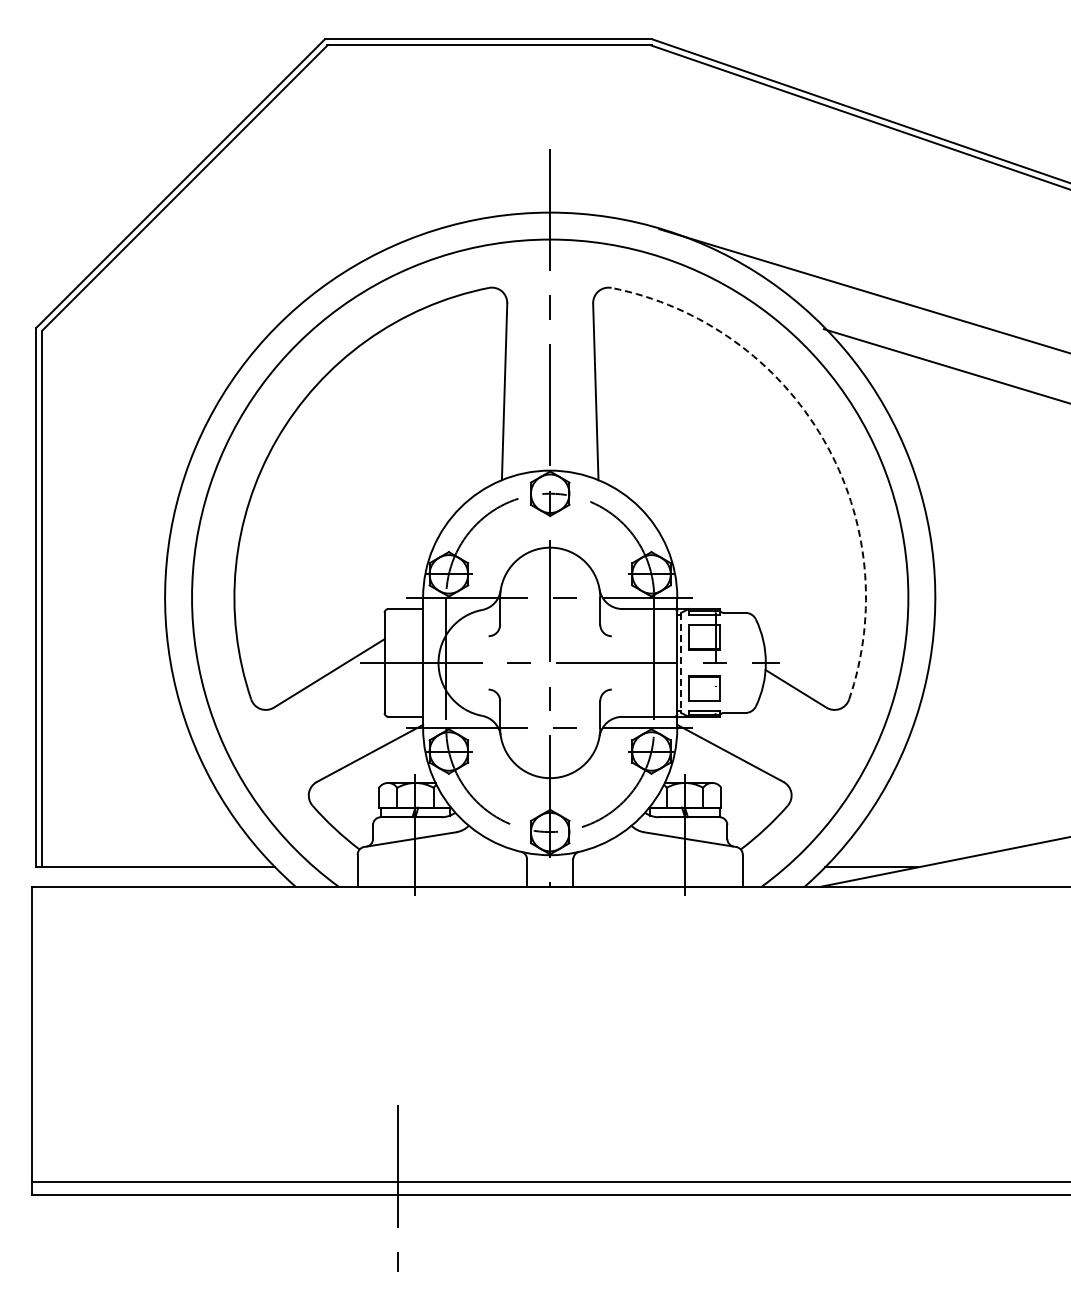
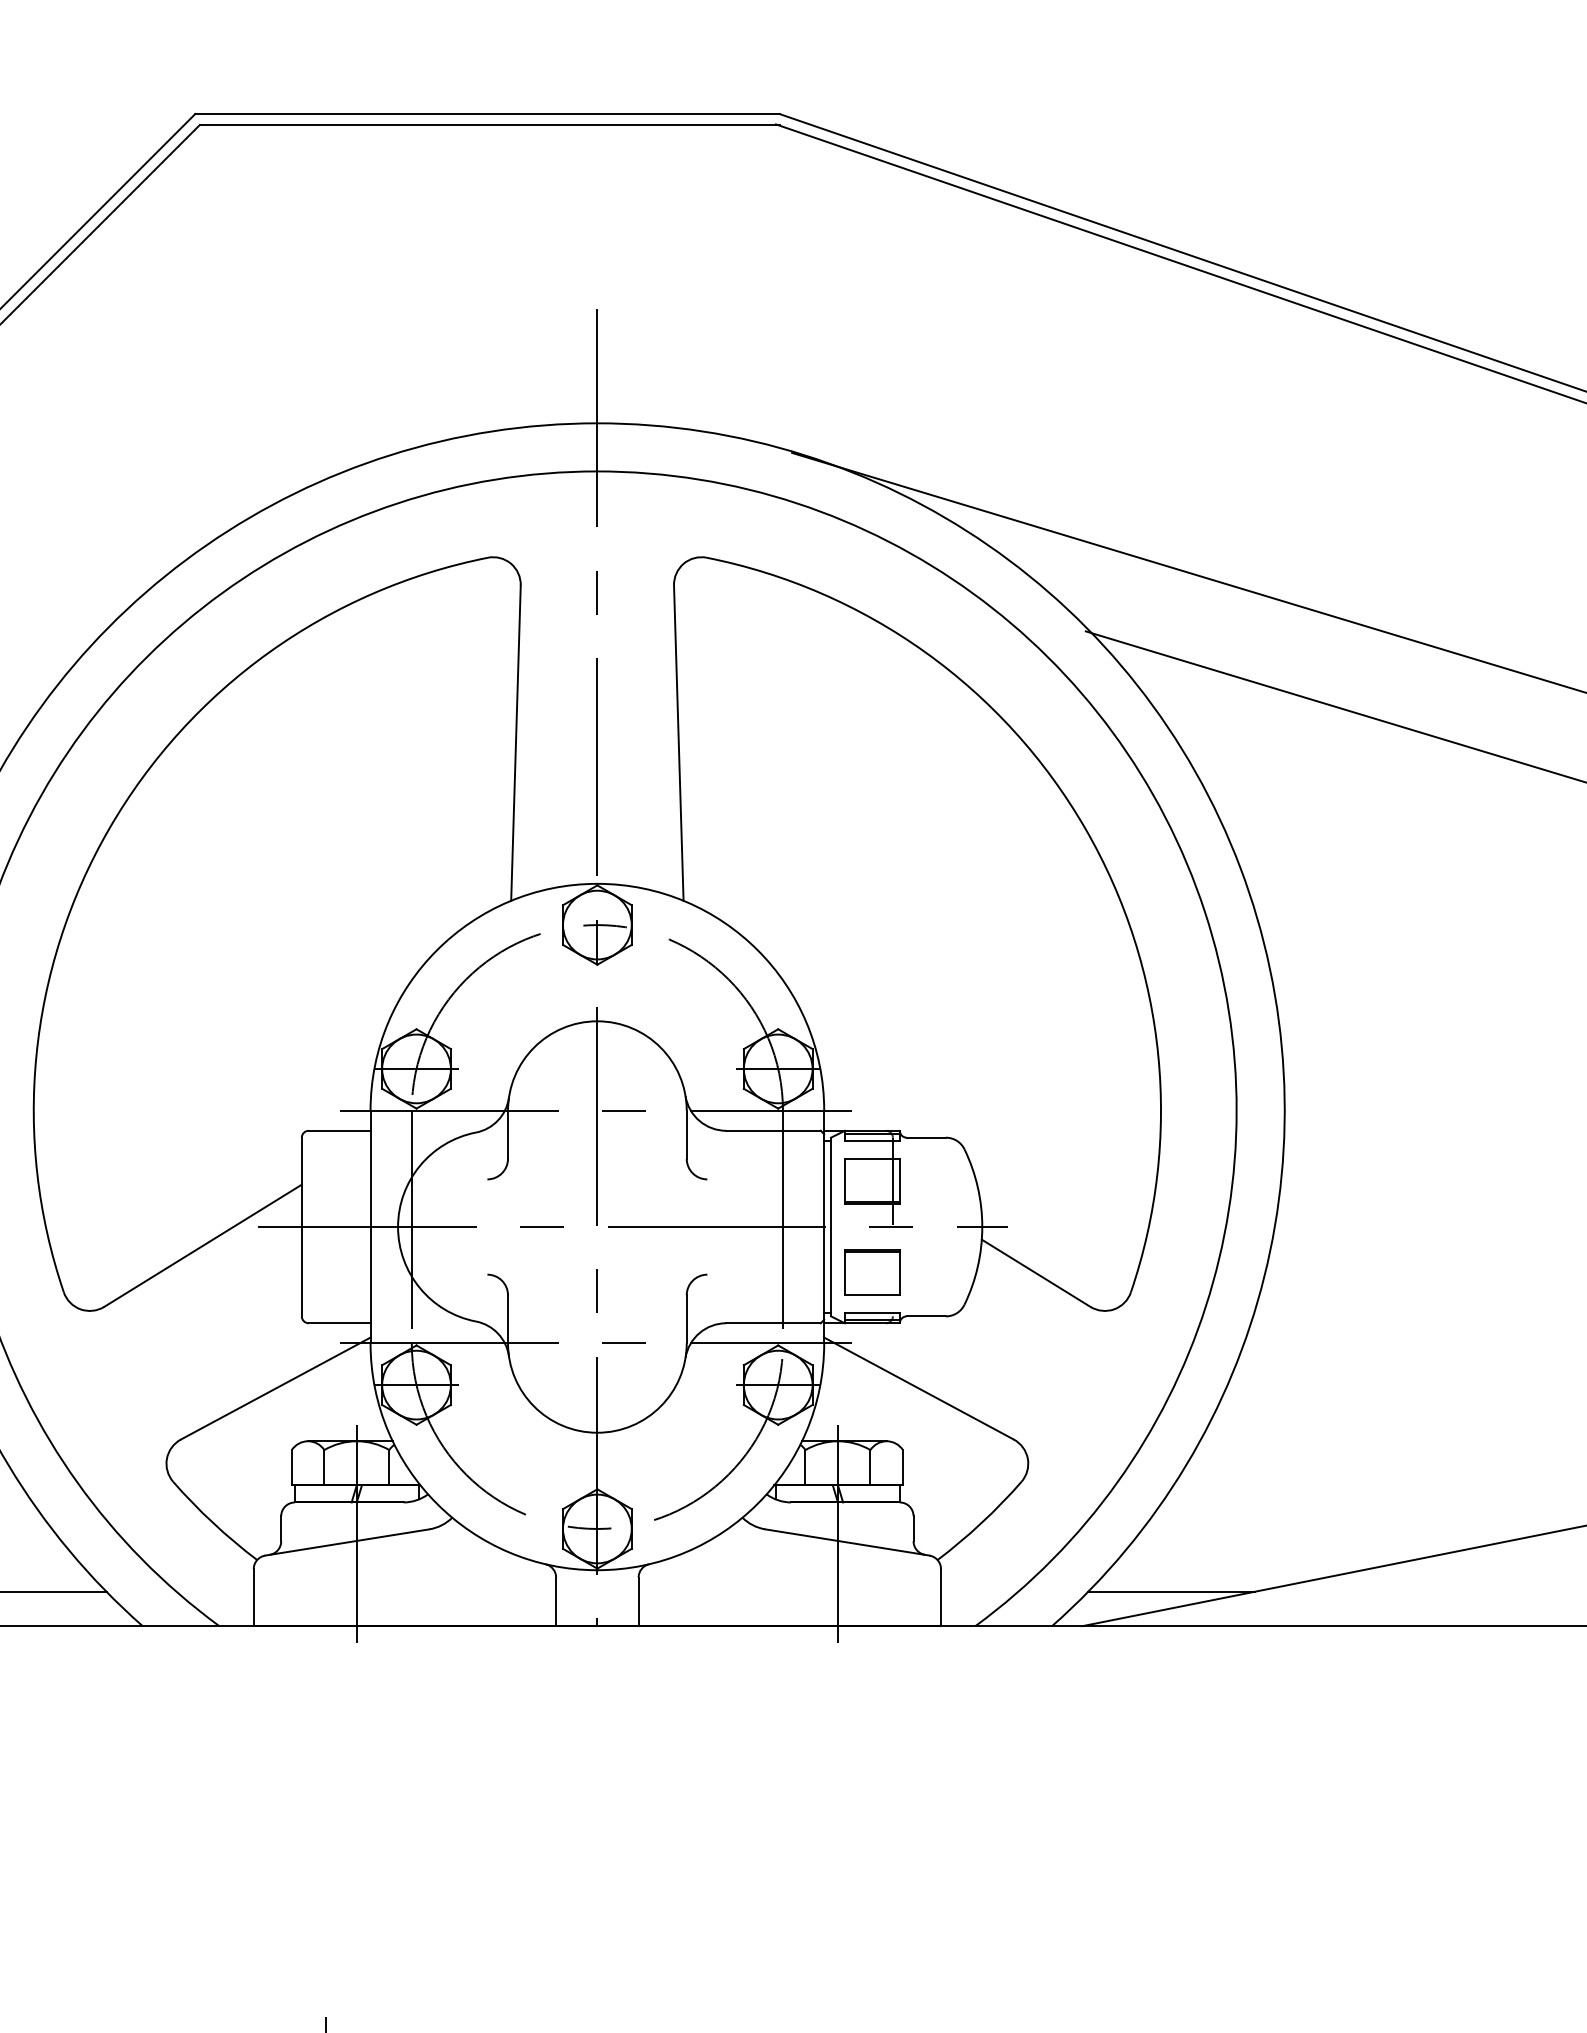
arc: (823, 439) -> (1085, 828), dashed -> solid
line: (681, 663) -> (831, 1228), dashed -> solid

